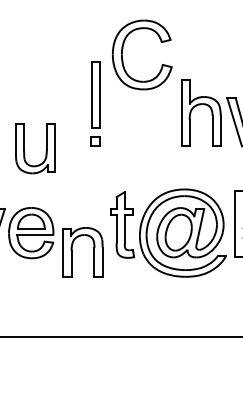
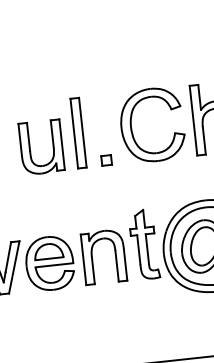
part: (123, 49) -> (132, 121), moved
part: (95, 94) -> (78, 132), moved
part: (45, 151) -> (52, 149), moved
part: (72, 252) -> (92, 258), moved

